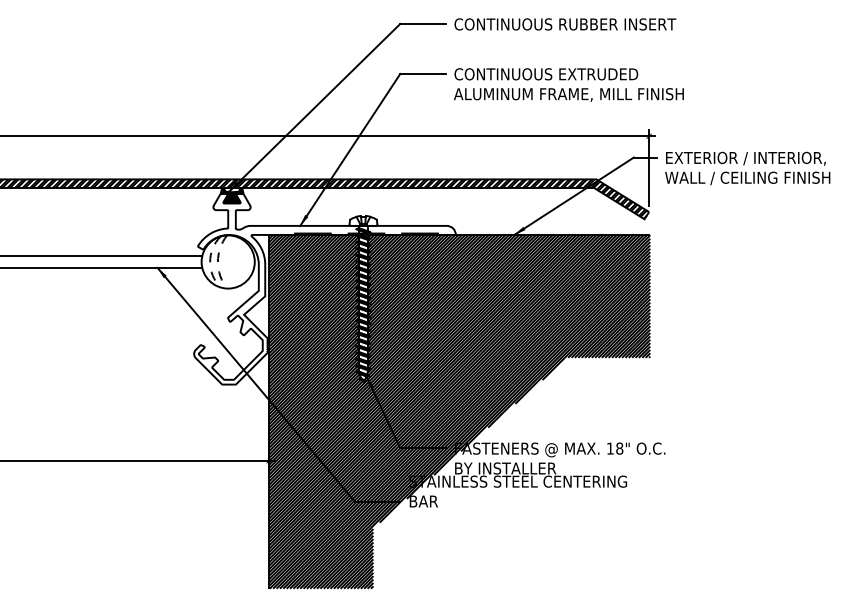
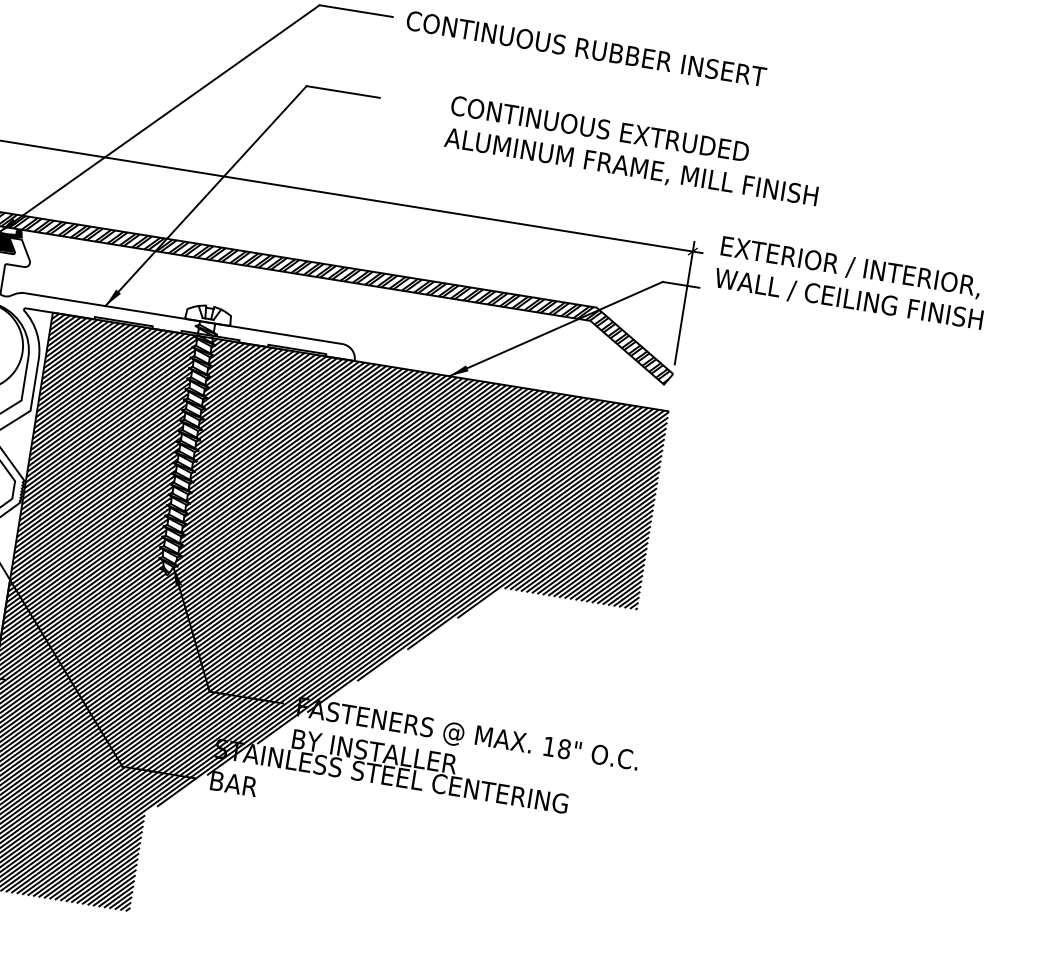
text: (568, 84) -> (633, 151), moved
text: (747, 168) -> (850, 283), moved

